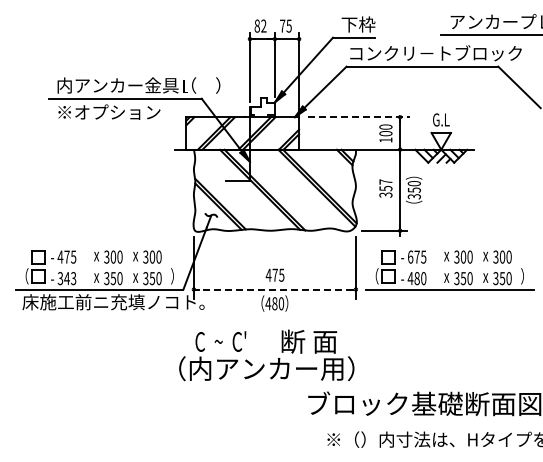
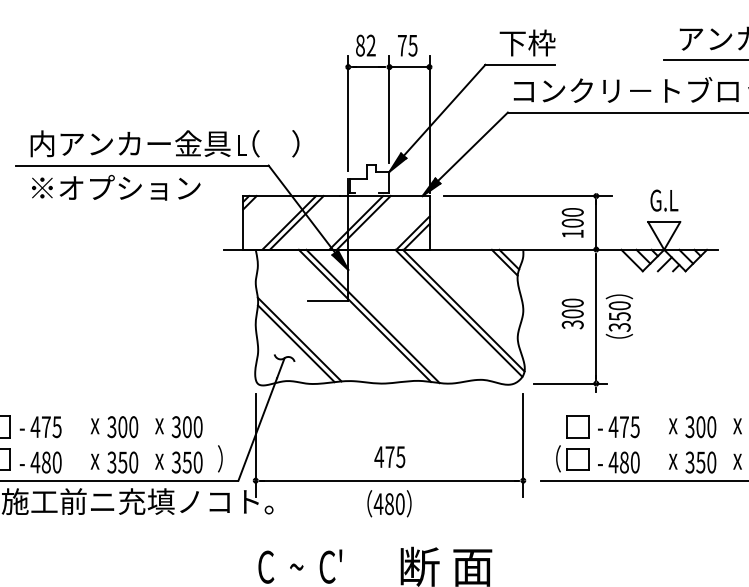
line: (359, 117) -> (529, 196), dashed -> solid
text: (385, 185) -> (572, 308), 357 -> 300
text: (410, 256) -> (613, 426), 675 -> 475
text: (66, 278) -> (45, 462), 343 -> 480
line: (274, 289) -> (388, 480), dashed -> solid

